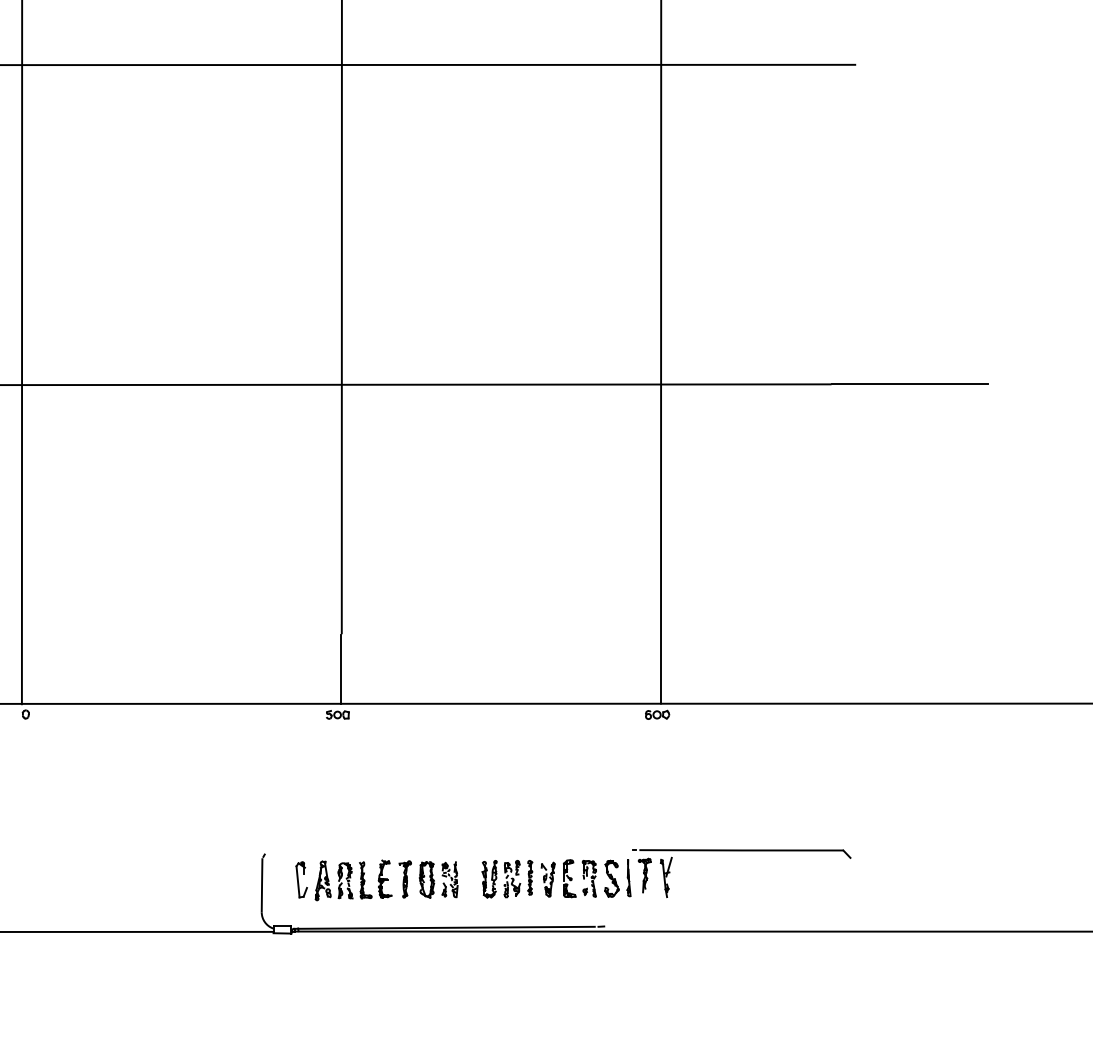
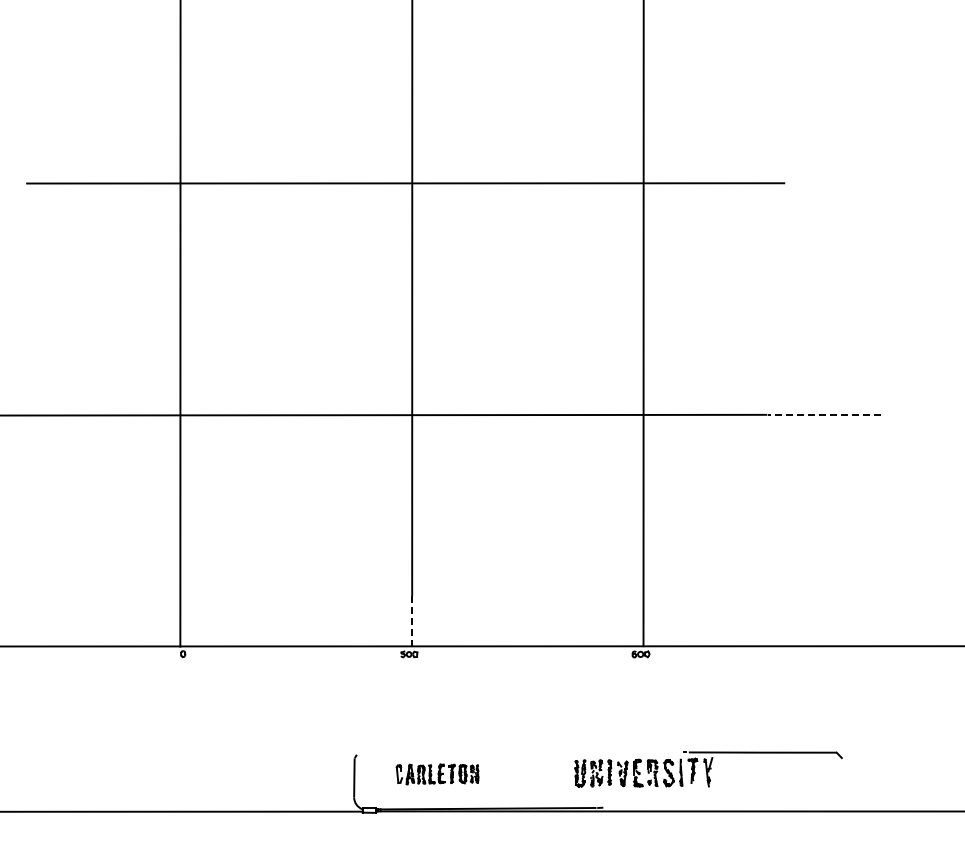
line: (910, 383) -> (824, 414), solid -> dashed
line: (340, 669) -> (411, 621), solid -> dashed
part: (666, 873) -> (708, 769), moved
part: (376, 880) -> (437, 774), size x0.7

